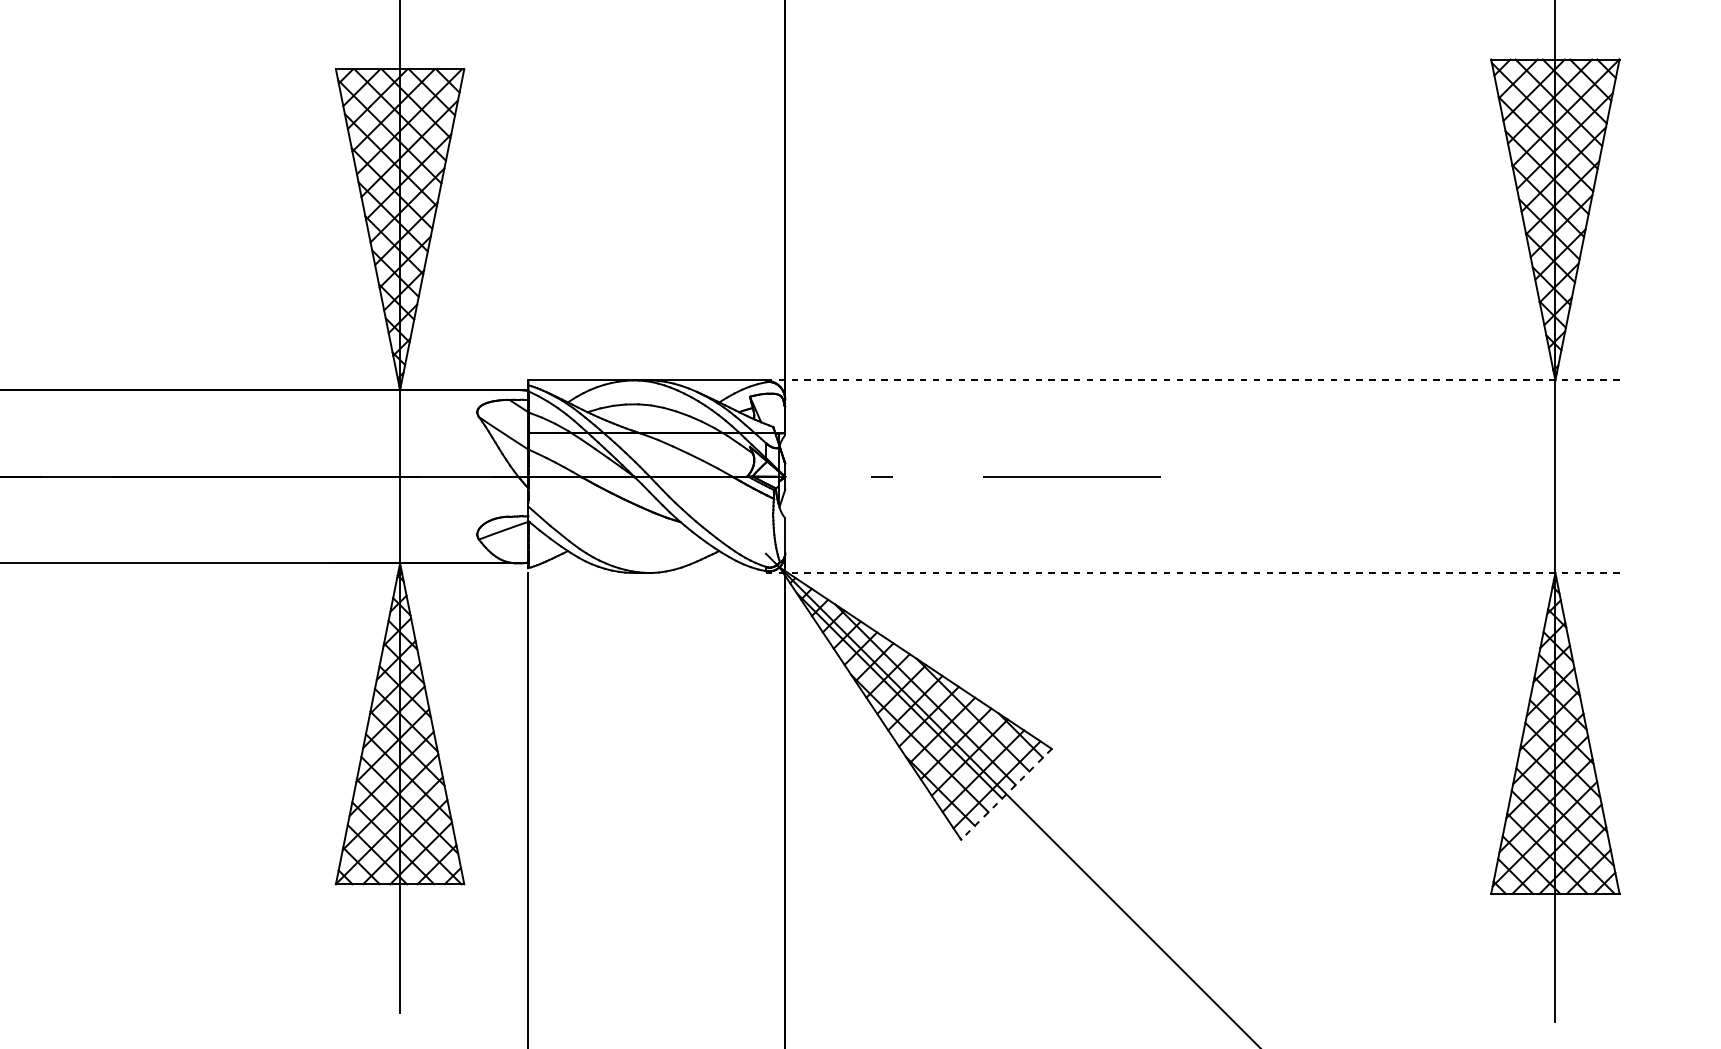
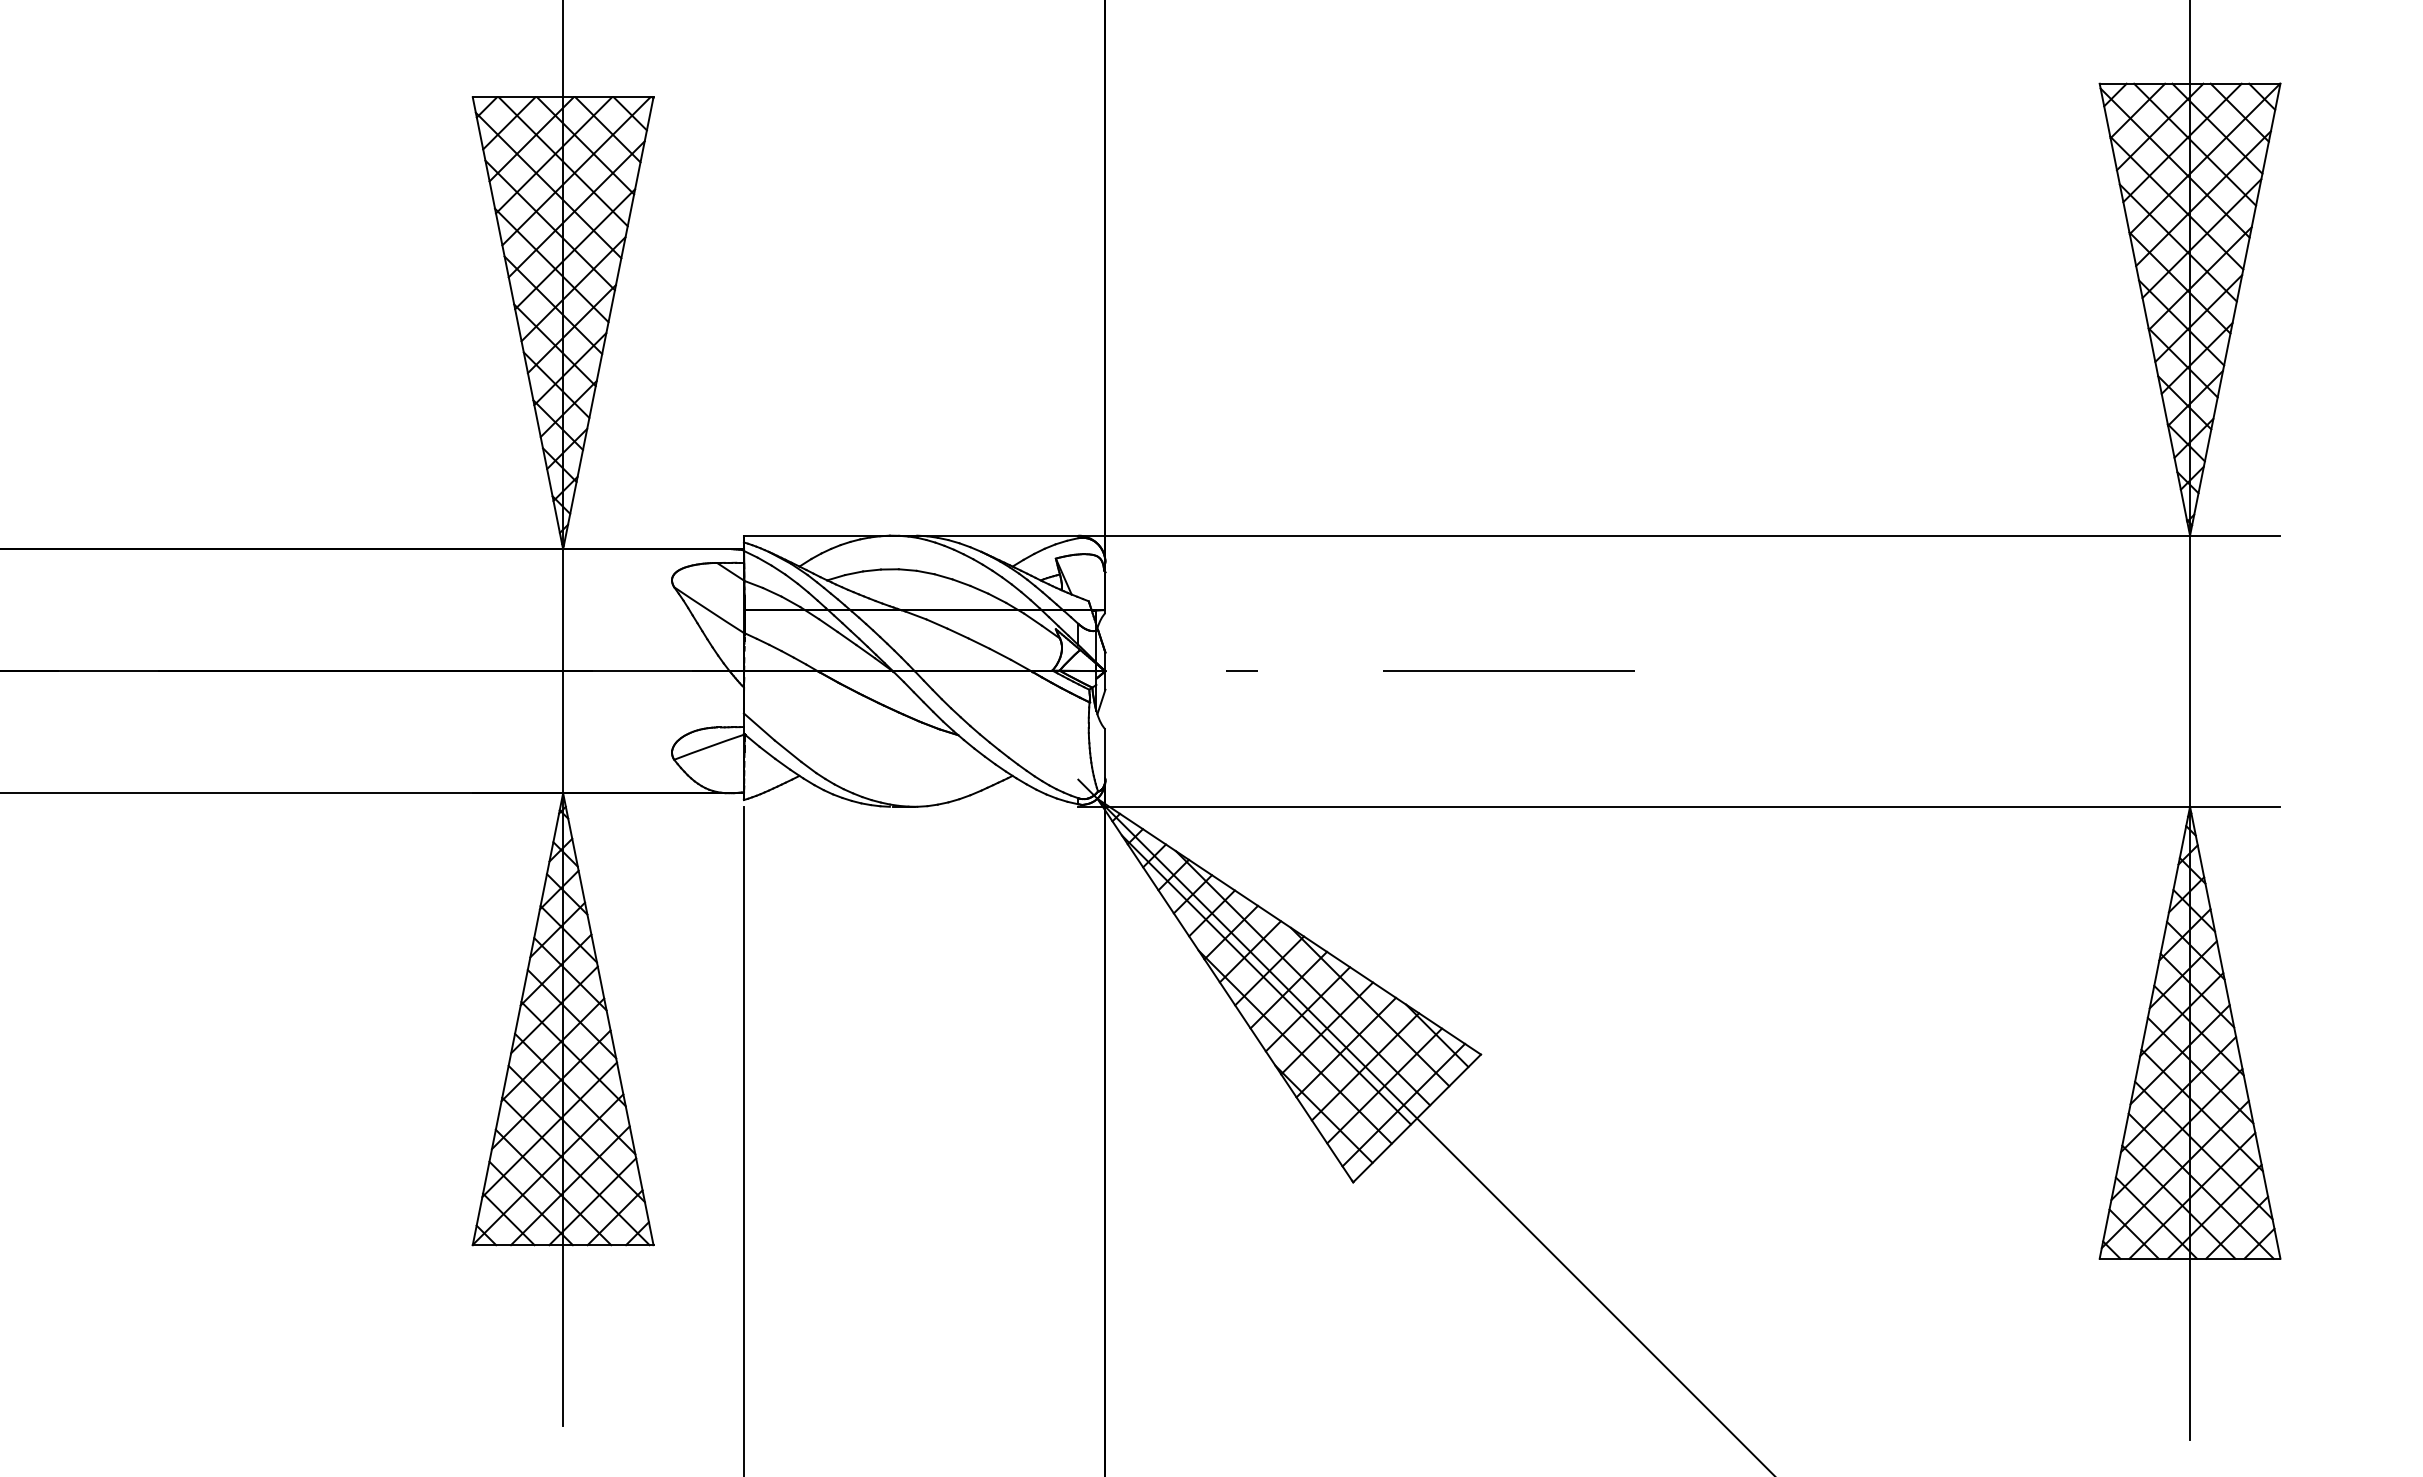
line: (1192, 380) -> (1678, 535), dashed -> solid
line: (1192, 572) -> (1679, 806), dashed -> solid
line: (1006, 794) -> (1416, 1118), dashed -> solid

